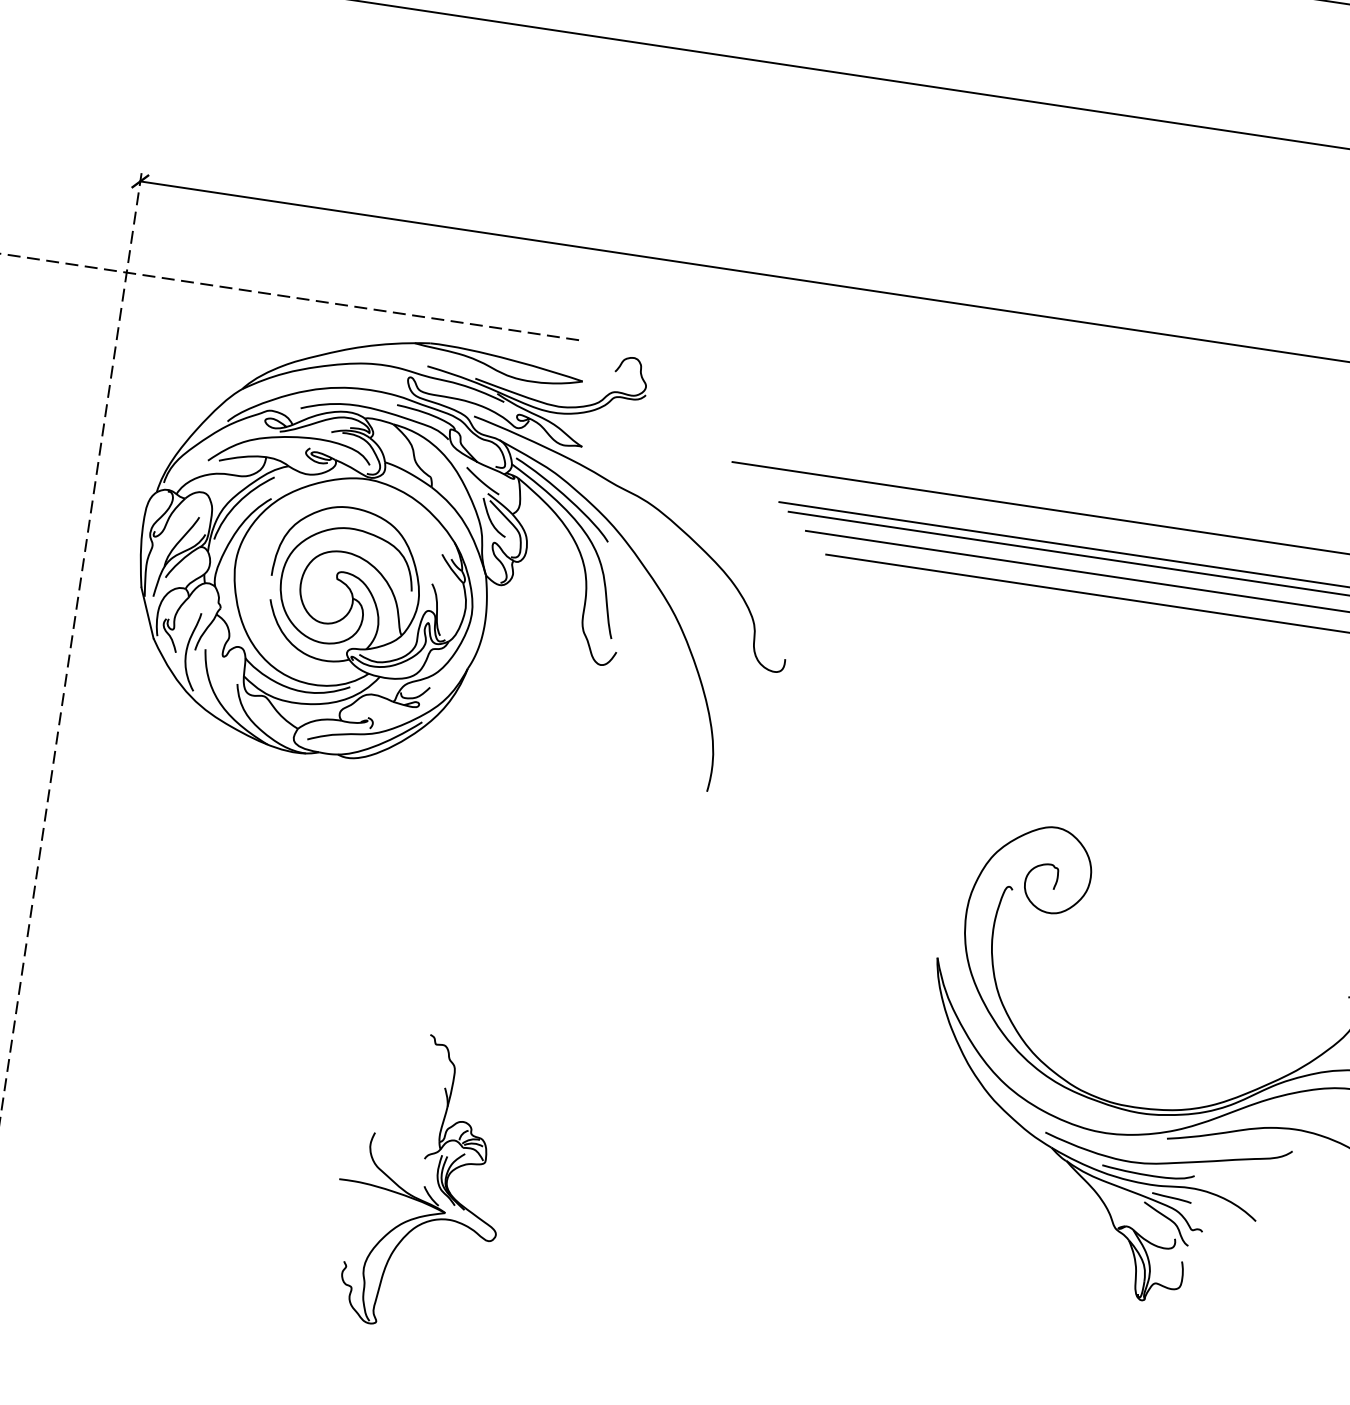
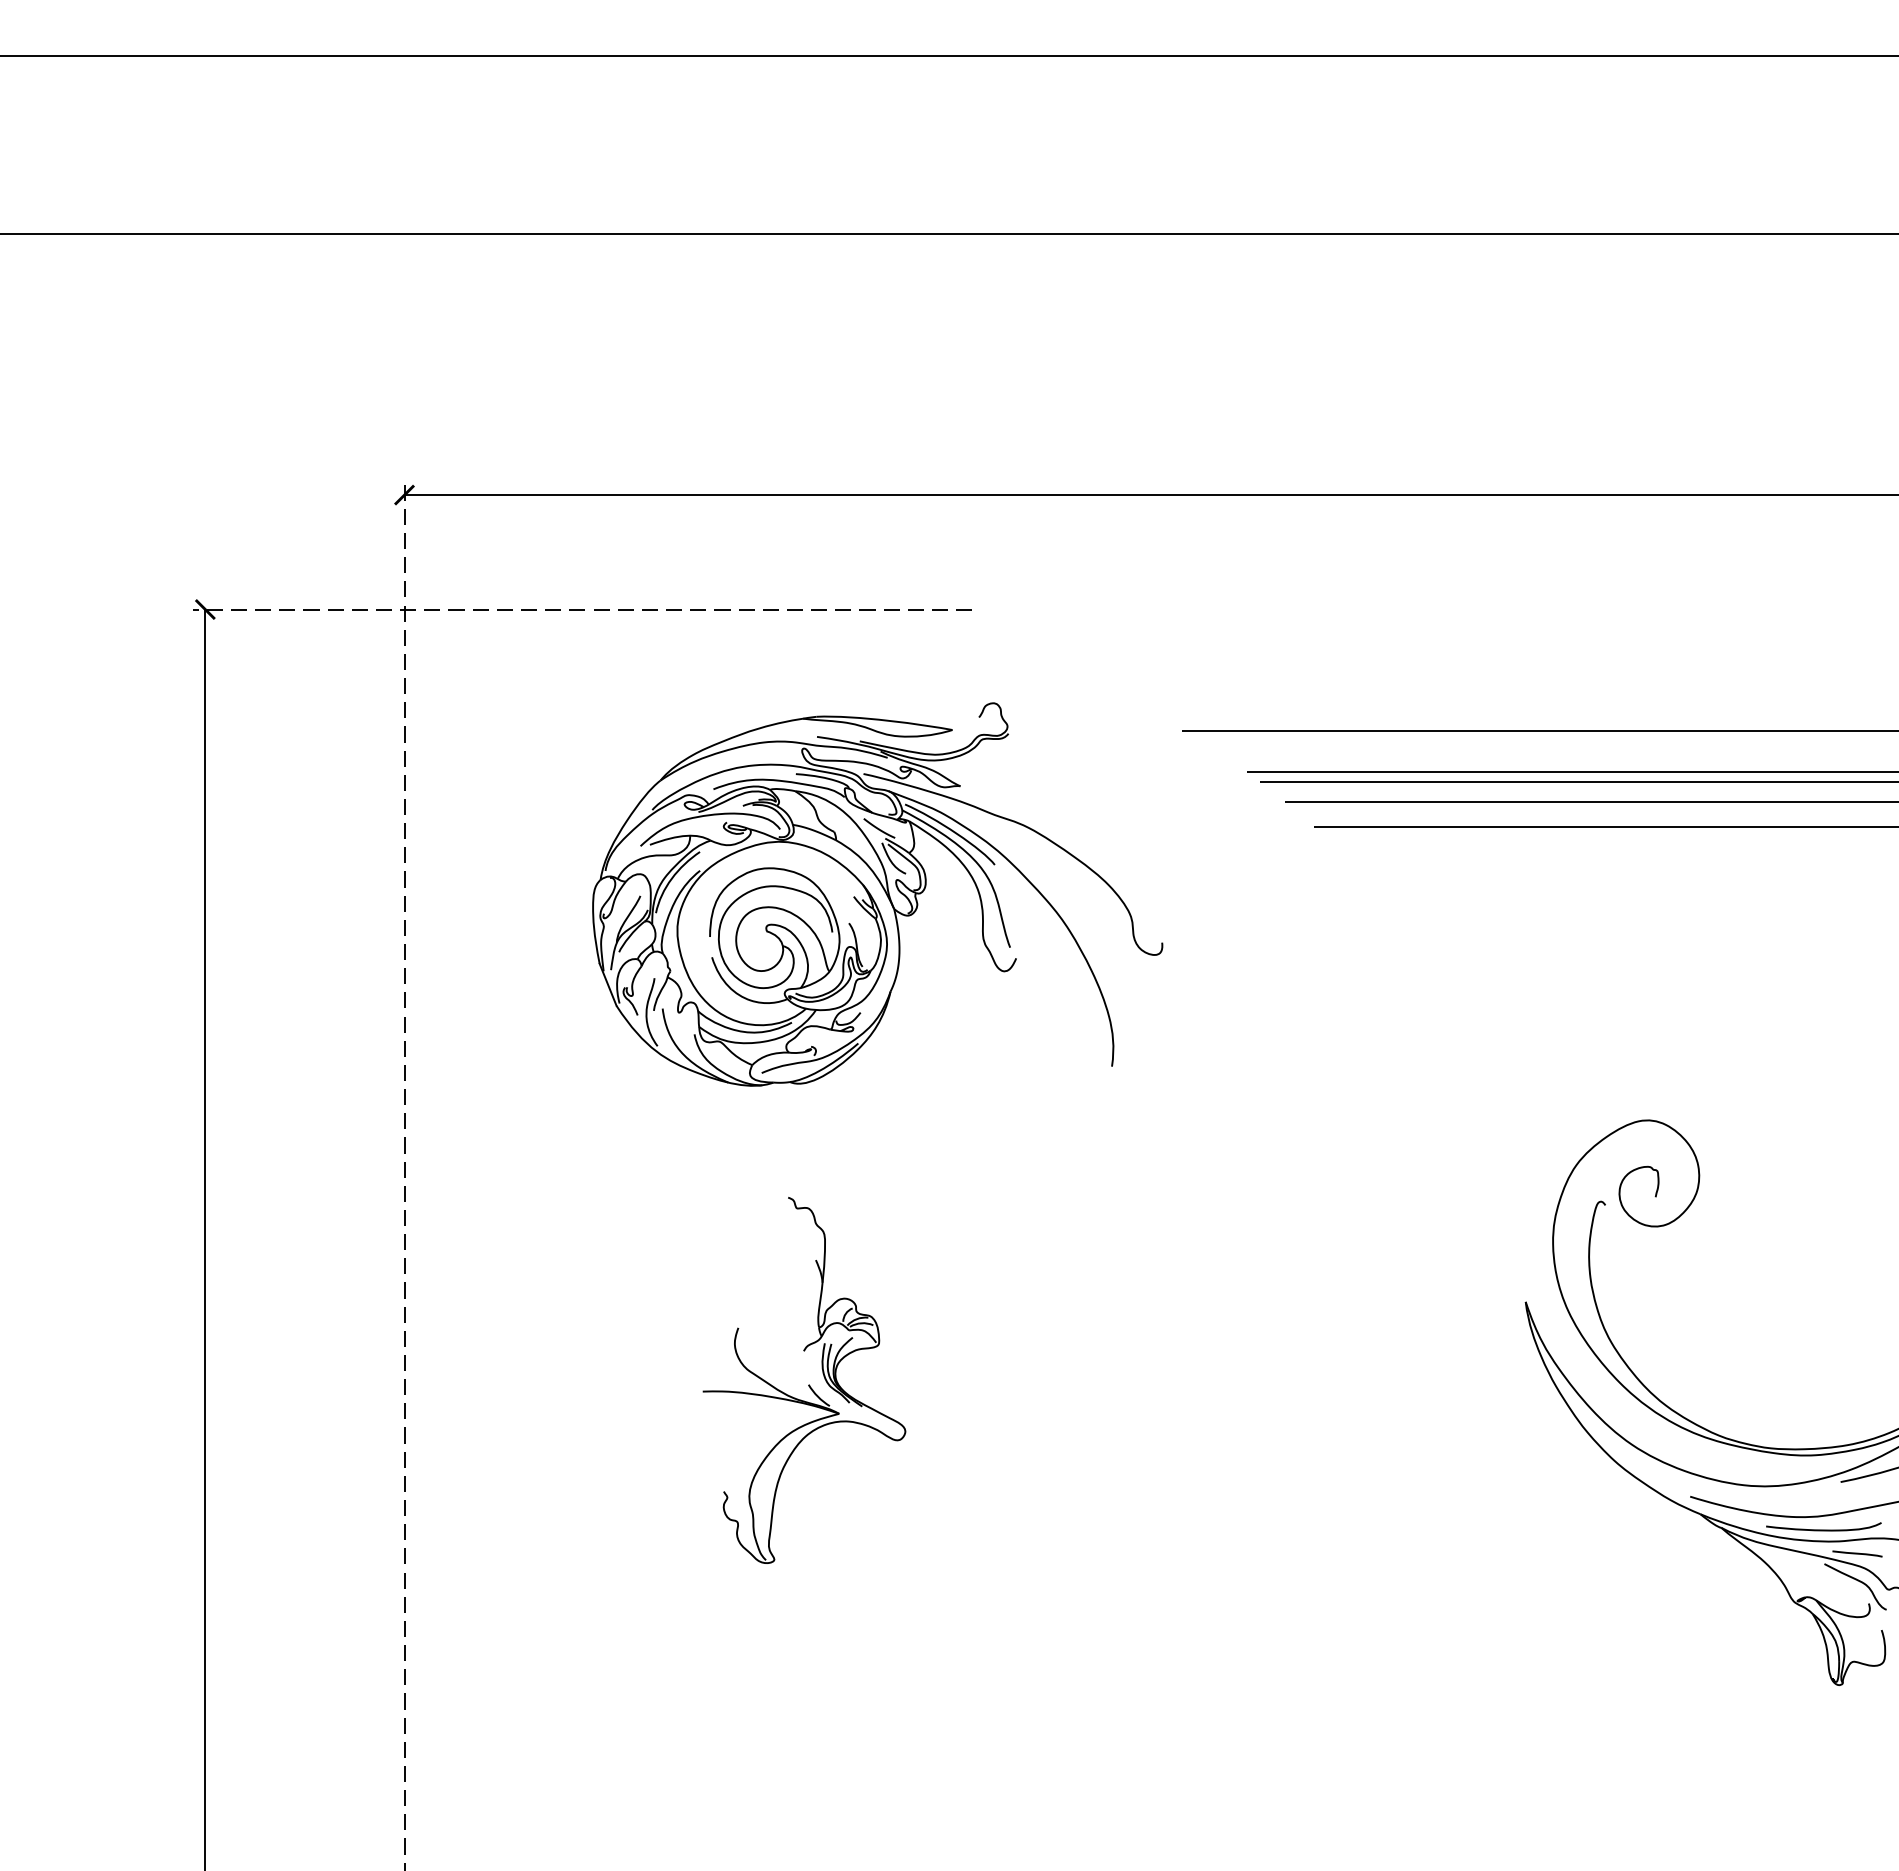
part: (469, 555) -> (877, 894), size x0.7
part: (421, 1182) -> (804, 1380), moved

